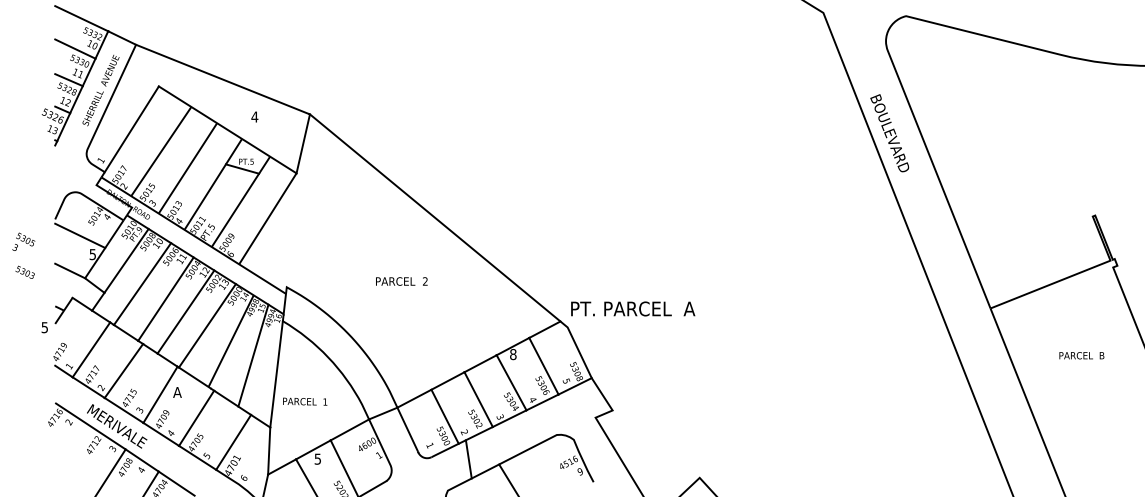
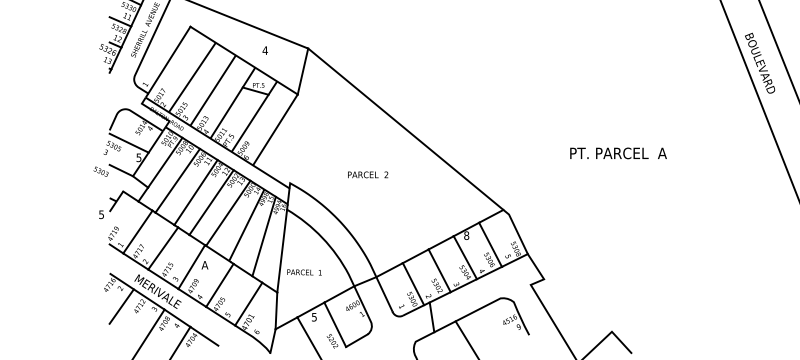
text: (23, 241) -> (112, 147), moved
text: (24, 271) -> (100, 170), moved
text: (401, 281) -> (367, 174), moved
text: (633, 308) -> (618, 153), moved
line: (70, 445) -> (121, 306), added

